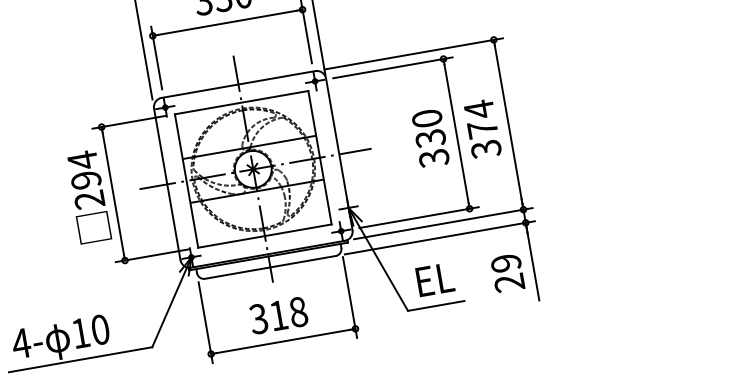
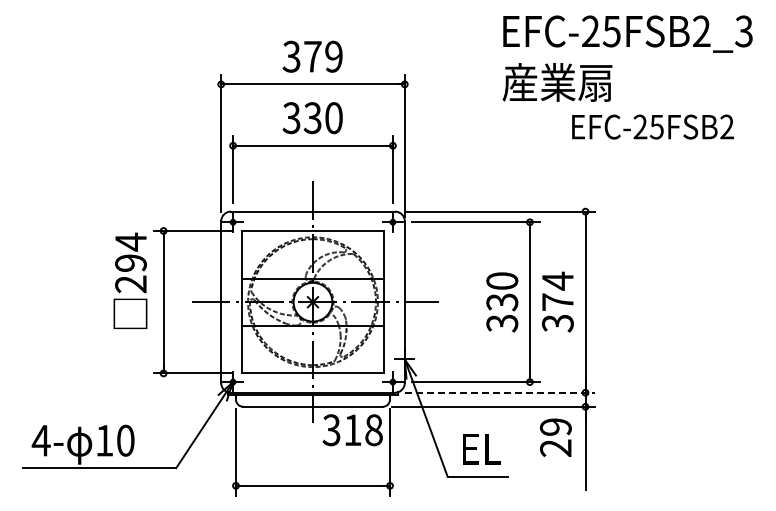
text: (88, 196) -> (130, 280), moved
line: (443, 223) -> (500, 392), solid -> dashed
text: (507, 273) -> (555, 437), moved
text: (278, 315) -> (352, 430), moved

